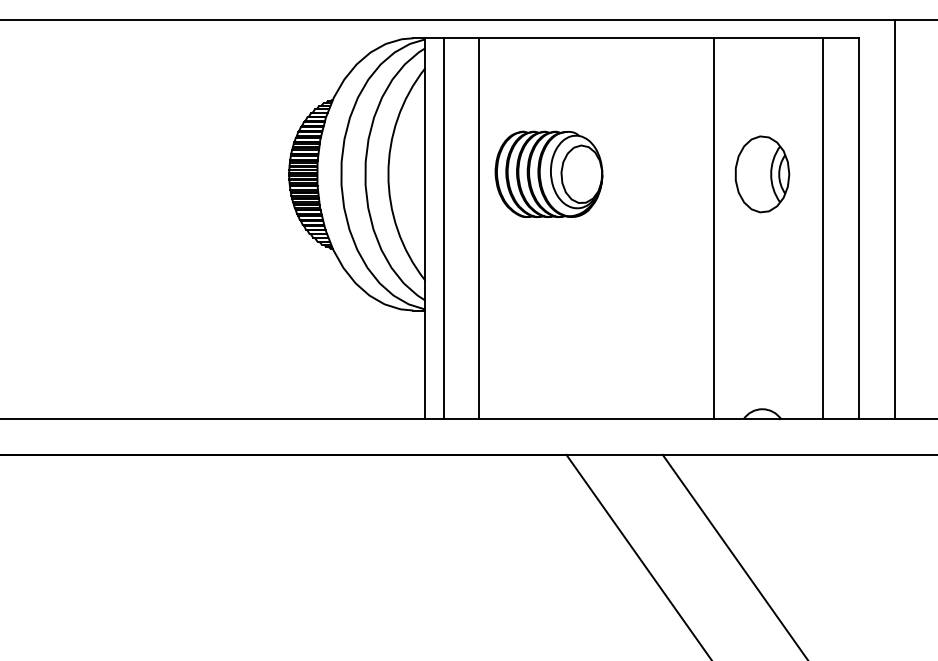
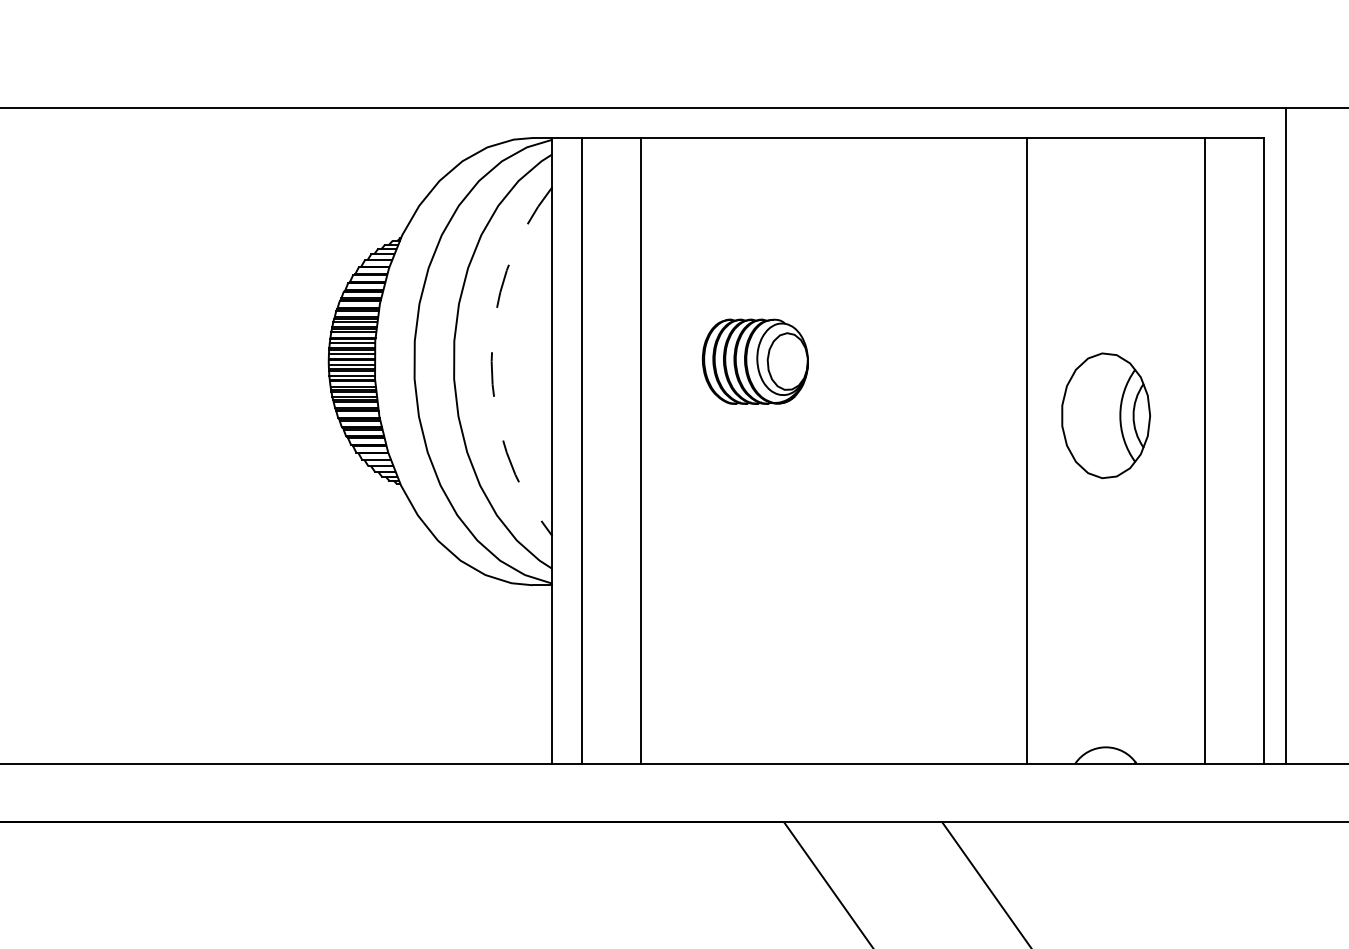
arc: (388, 174) -> (491, 361), solid -> dashed
part: (548, 174) -> (754, 361), size x0.6
part: (762, 174) -> (1106, 415), moved
line: (894, 219) -> (1285, 435), moved

